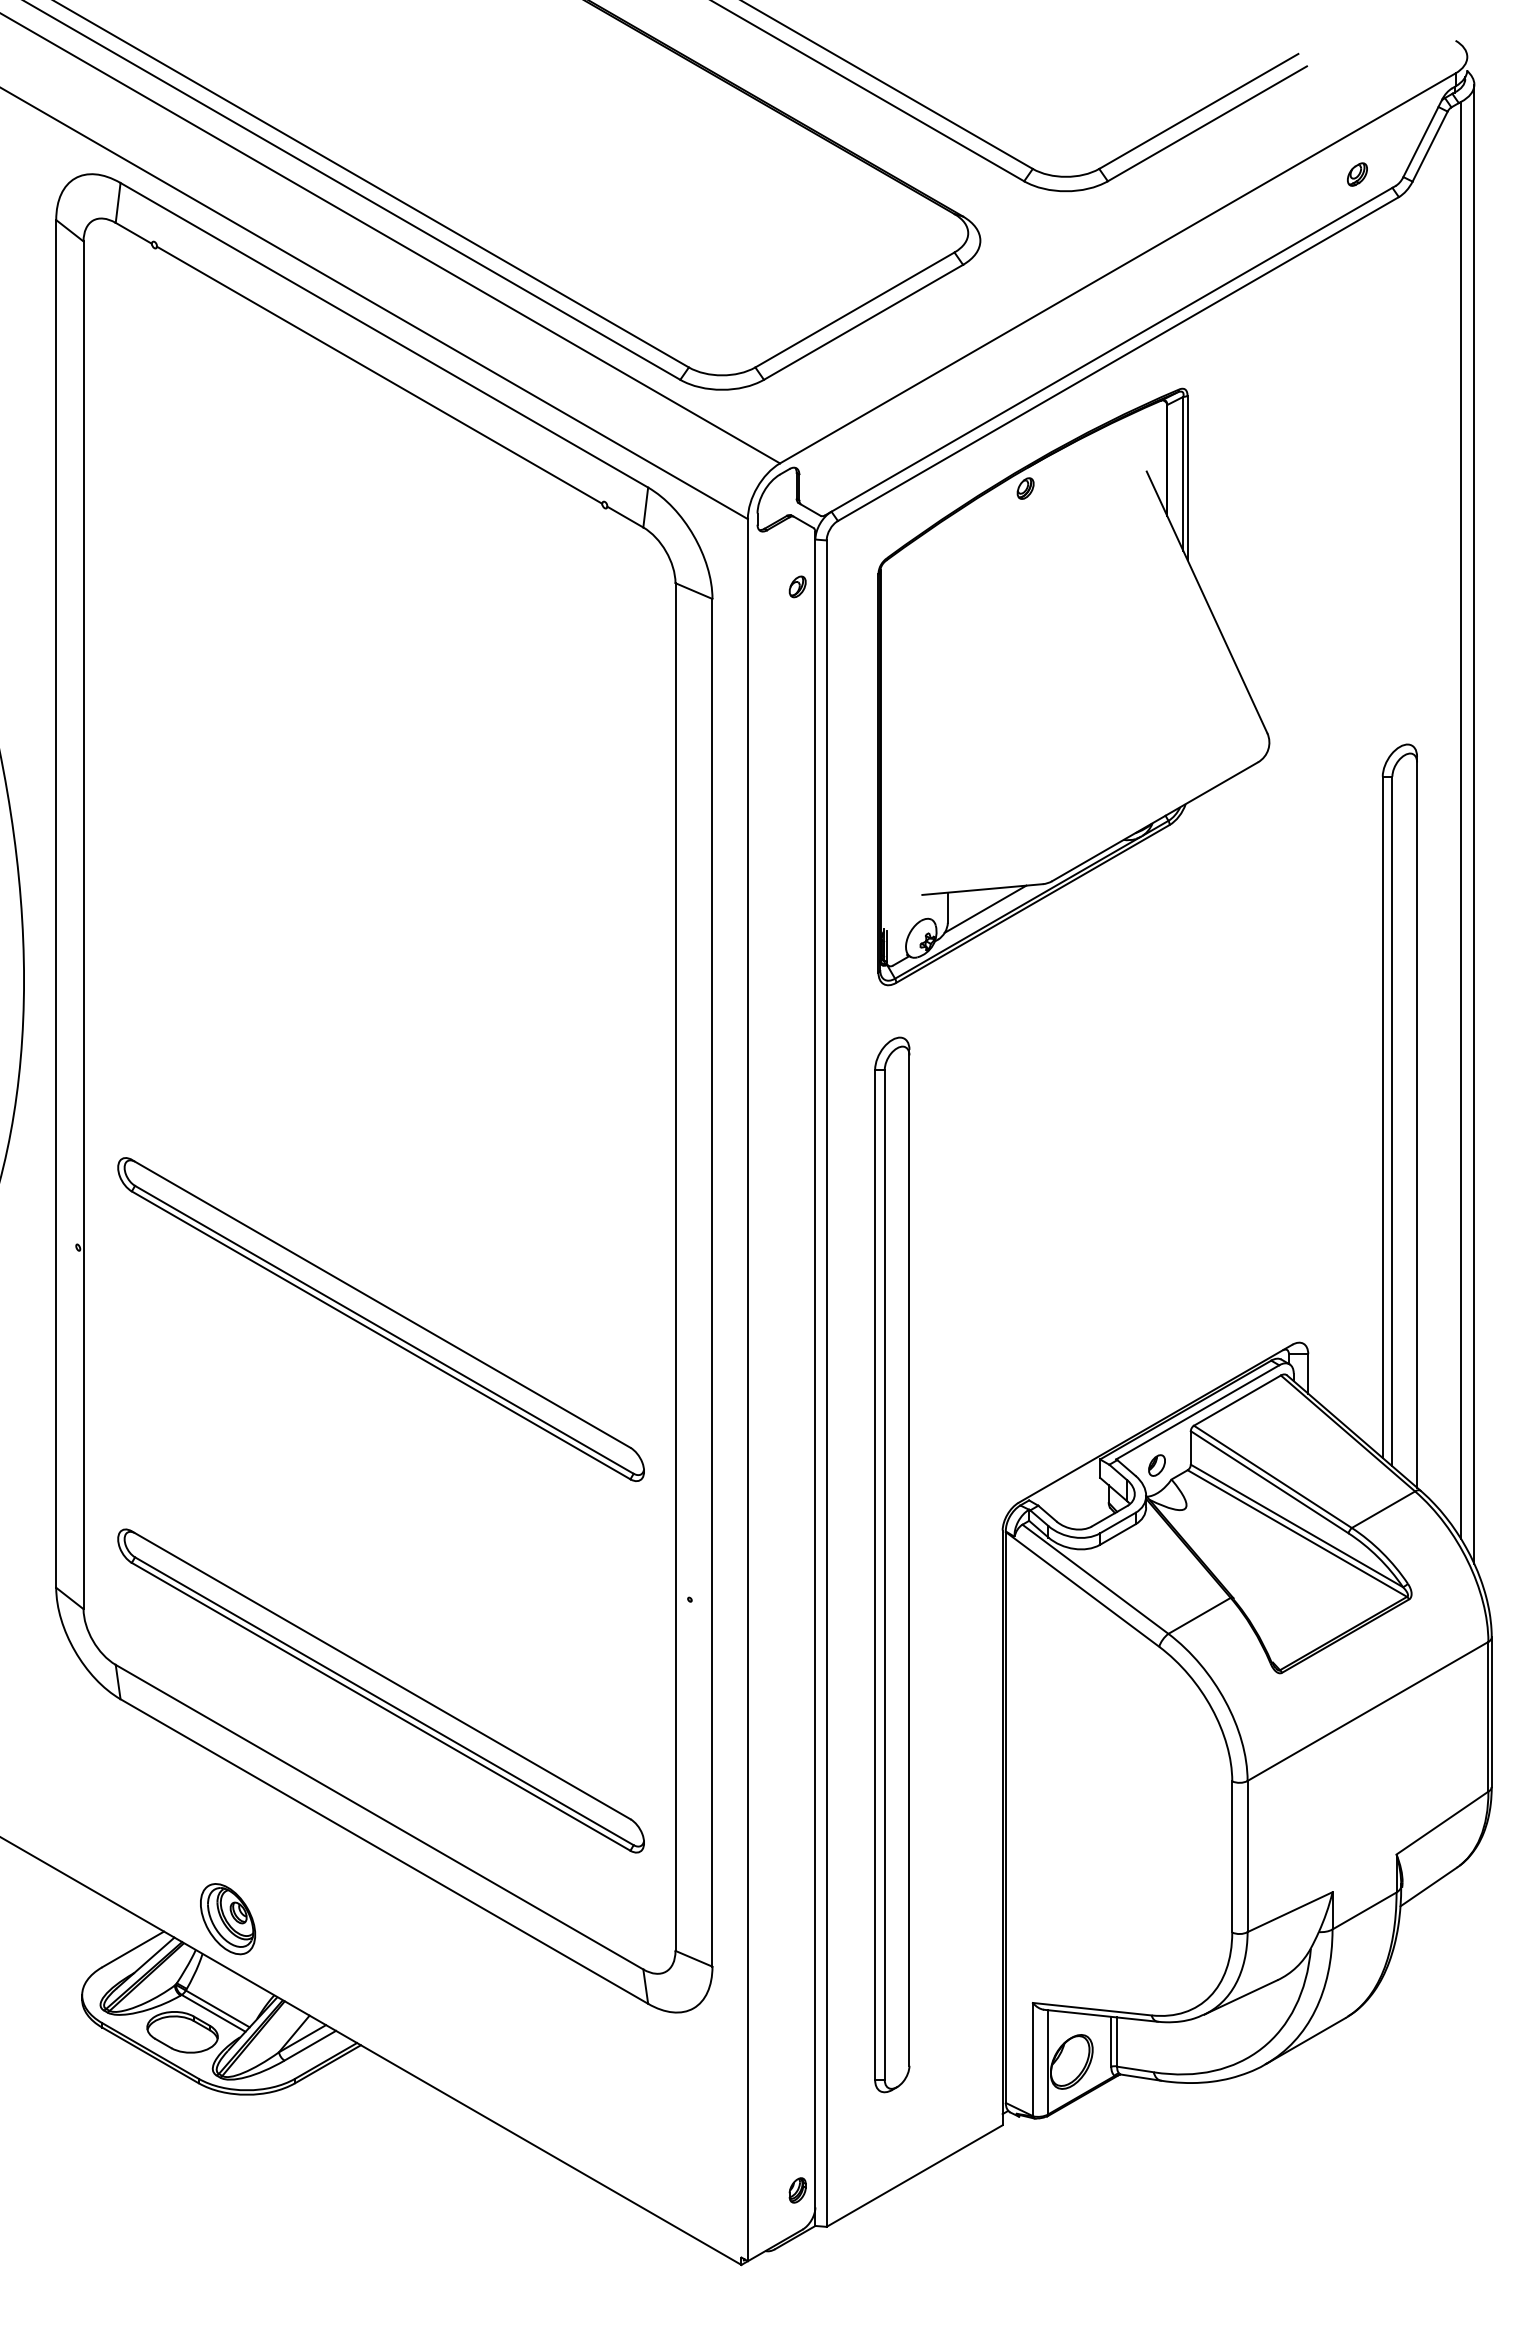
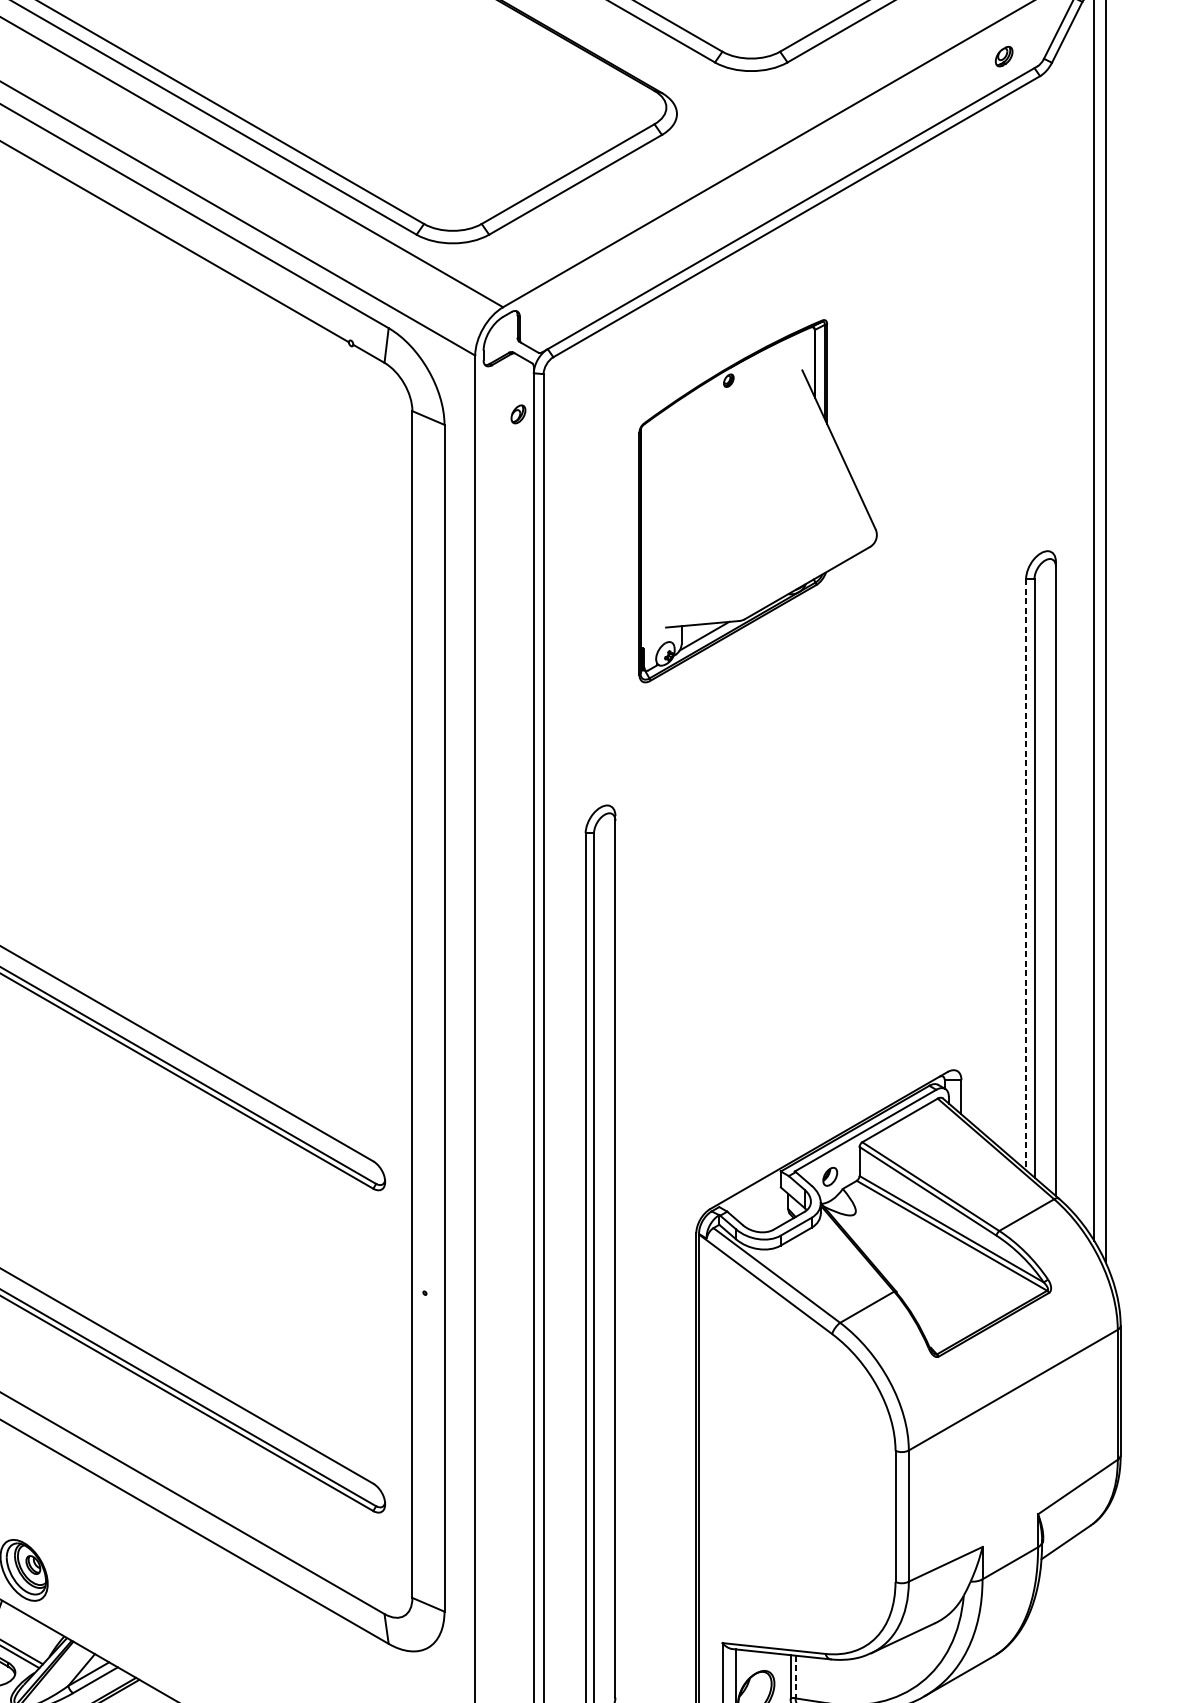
part: (1073, 686) -> (757, 500), size x0.7
line: (1382, 1117) -> (1025, 874), solid -> dashed
line: (1117, 2042) -> (795, 1677), solid -> dashed

